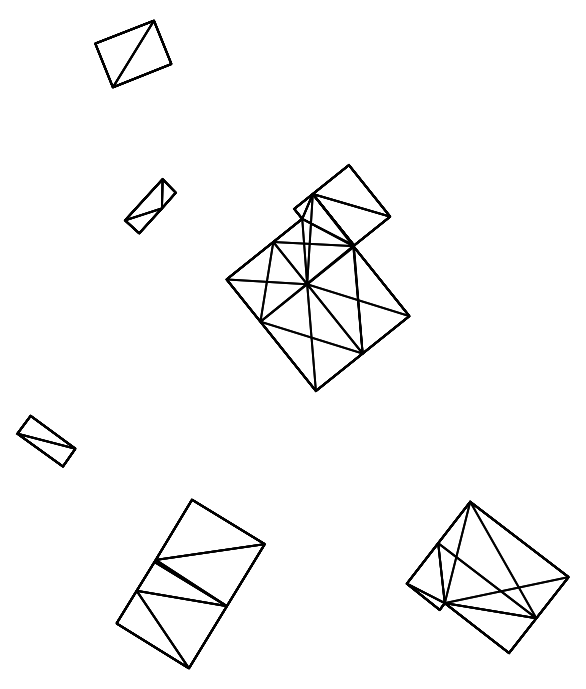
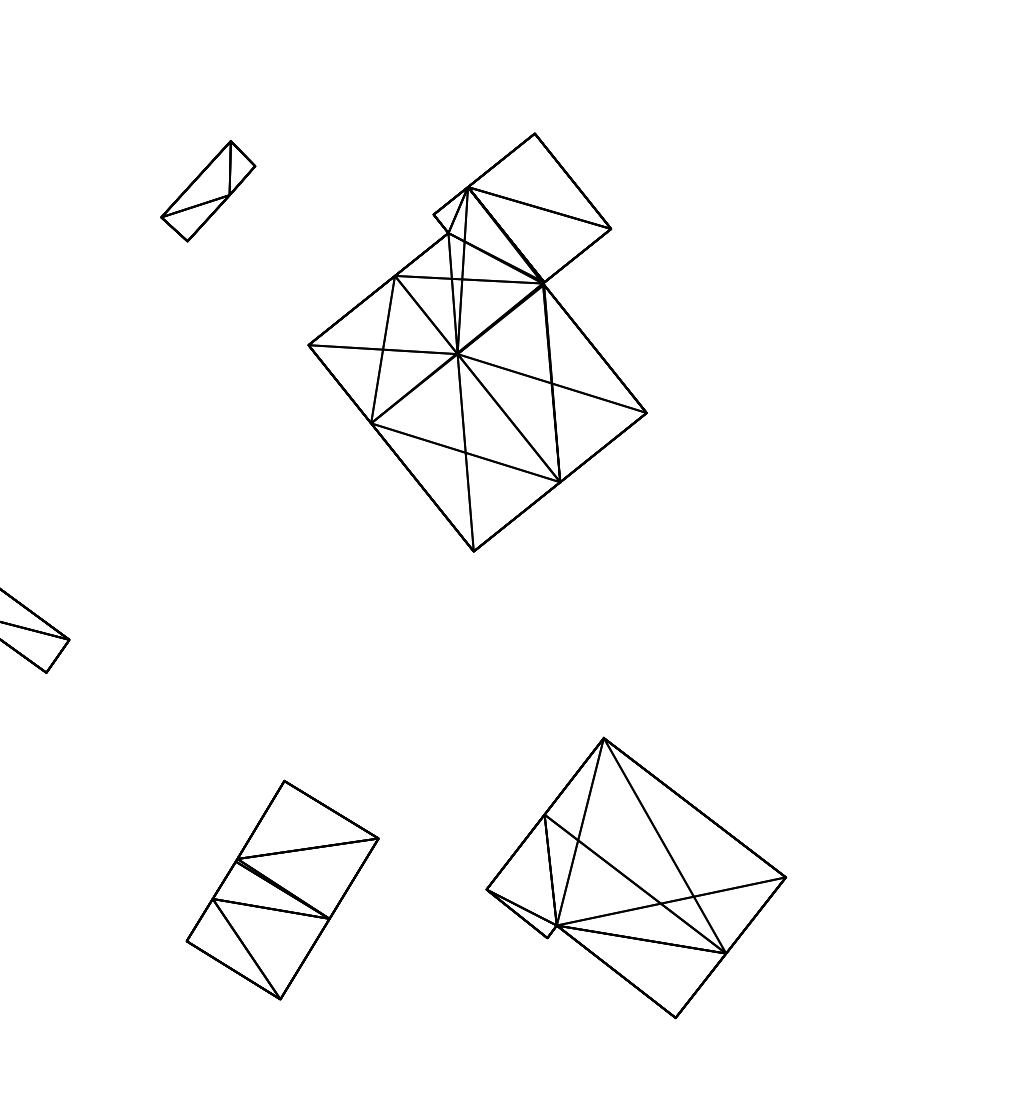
part: (317, 278) -> (476, 343), moved
part: (487, 577) -> (635, 878), moved
part: (190, 583) -> (282, 889), size x0.7

